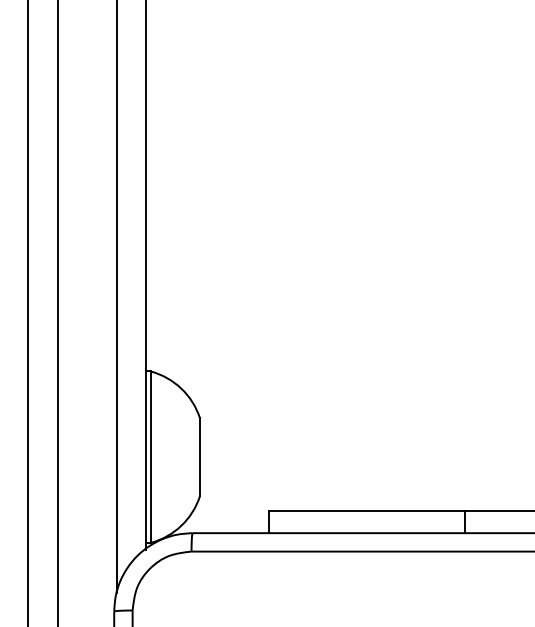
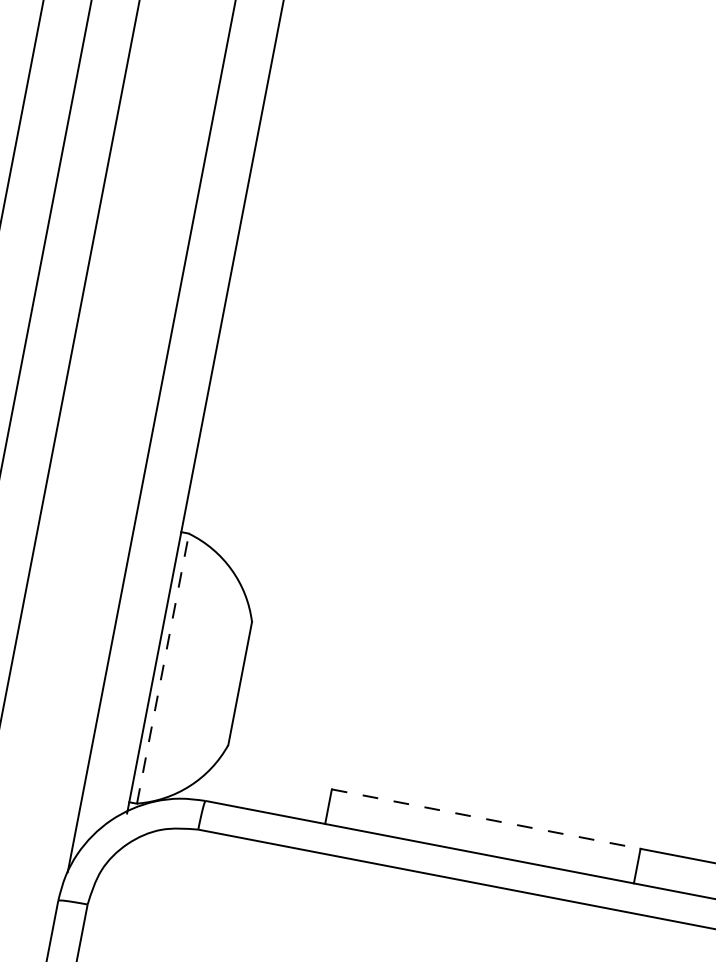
line: (150, 457) -> (162, 668), solid -> dashed
line: (367, 511) -> (487, 819), solid -> dashed

